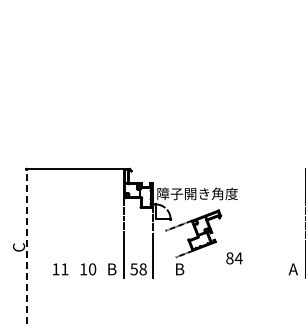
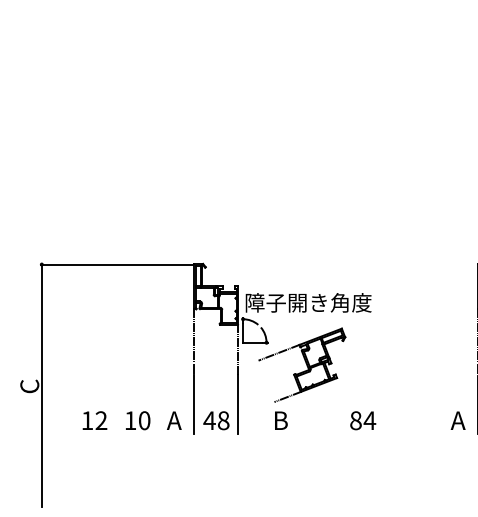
line: (26, 246) -> (41, 384), dashed -> solid
text: (234, 258) -> (363, 420), moved
text: (64, 269) -> (100, 420), 11 -> 12
text: (111, 269) -> (174, 420), B -> A
text: (134, 269) -> (210, 420), 58 -> 48

